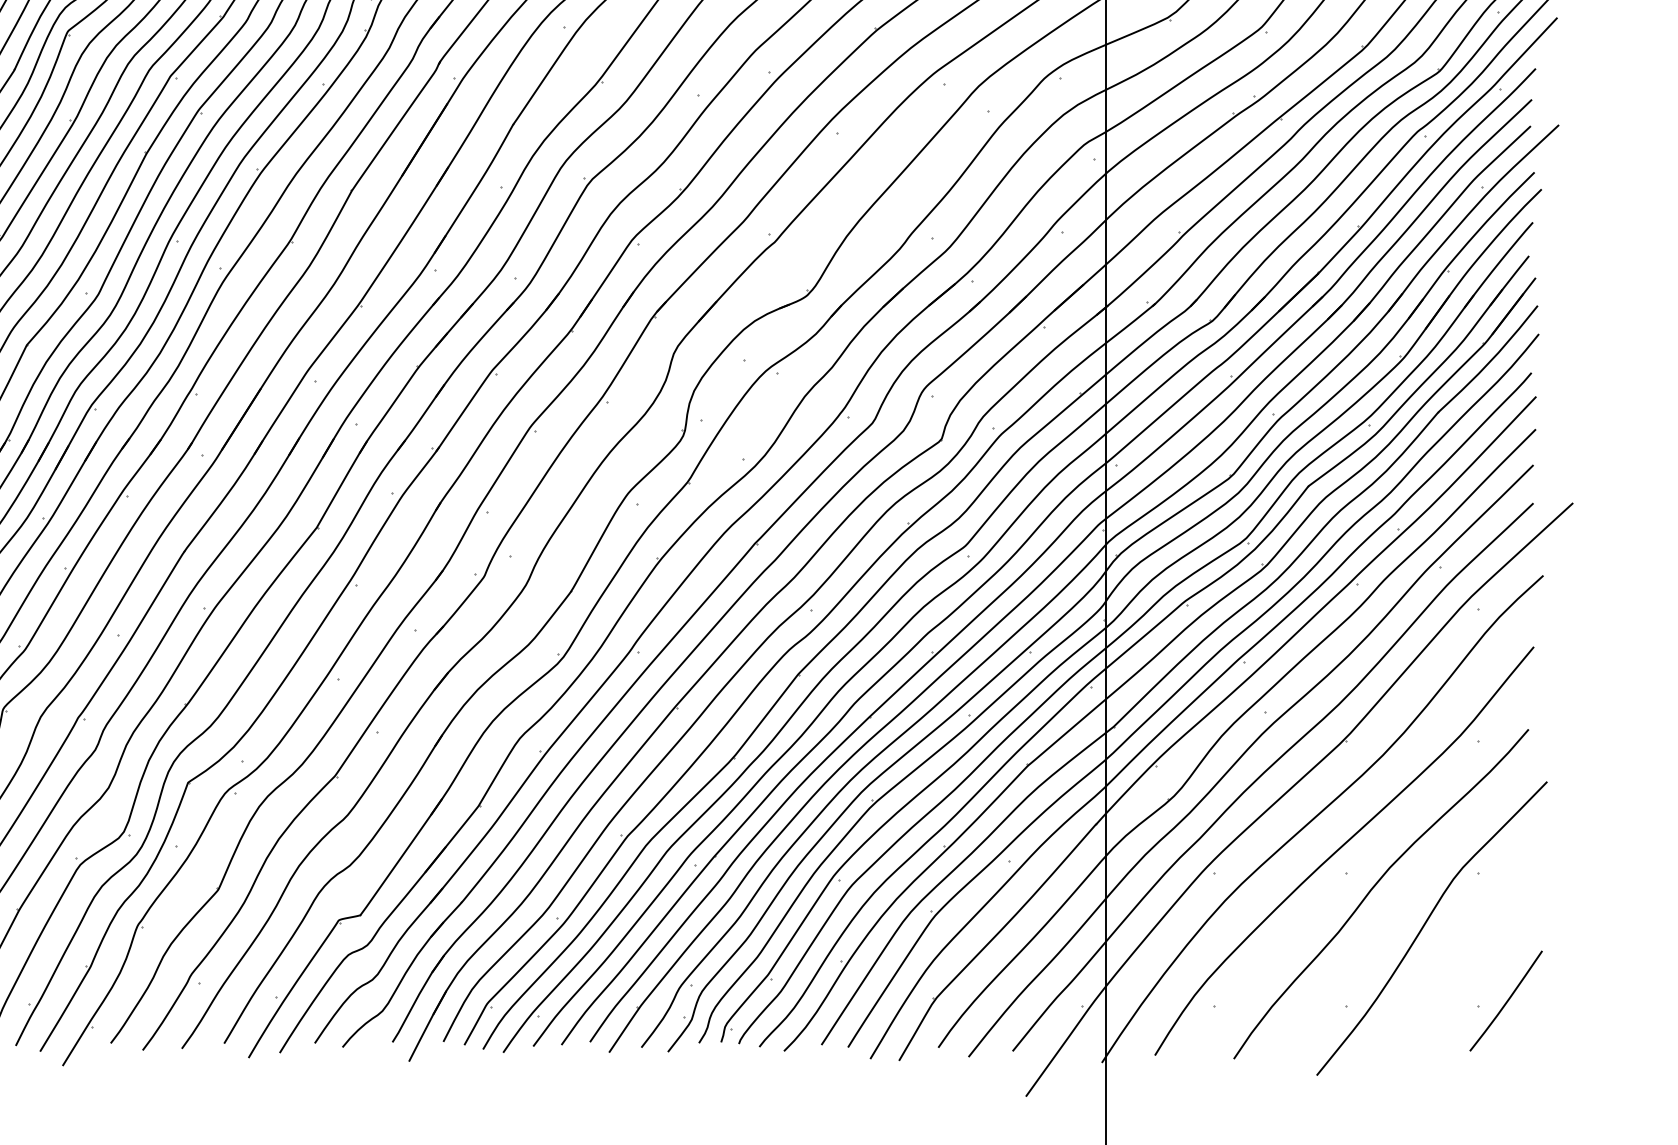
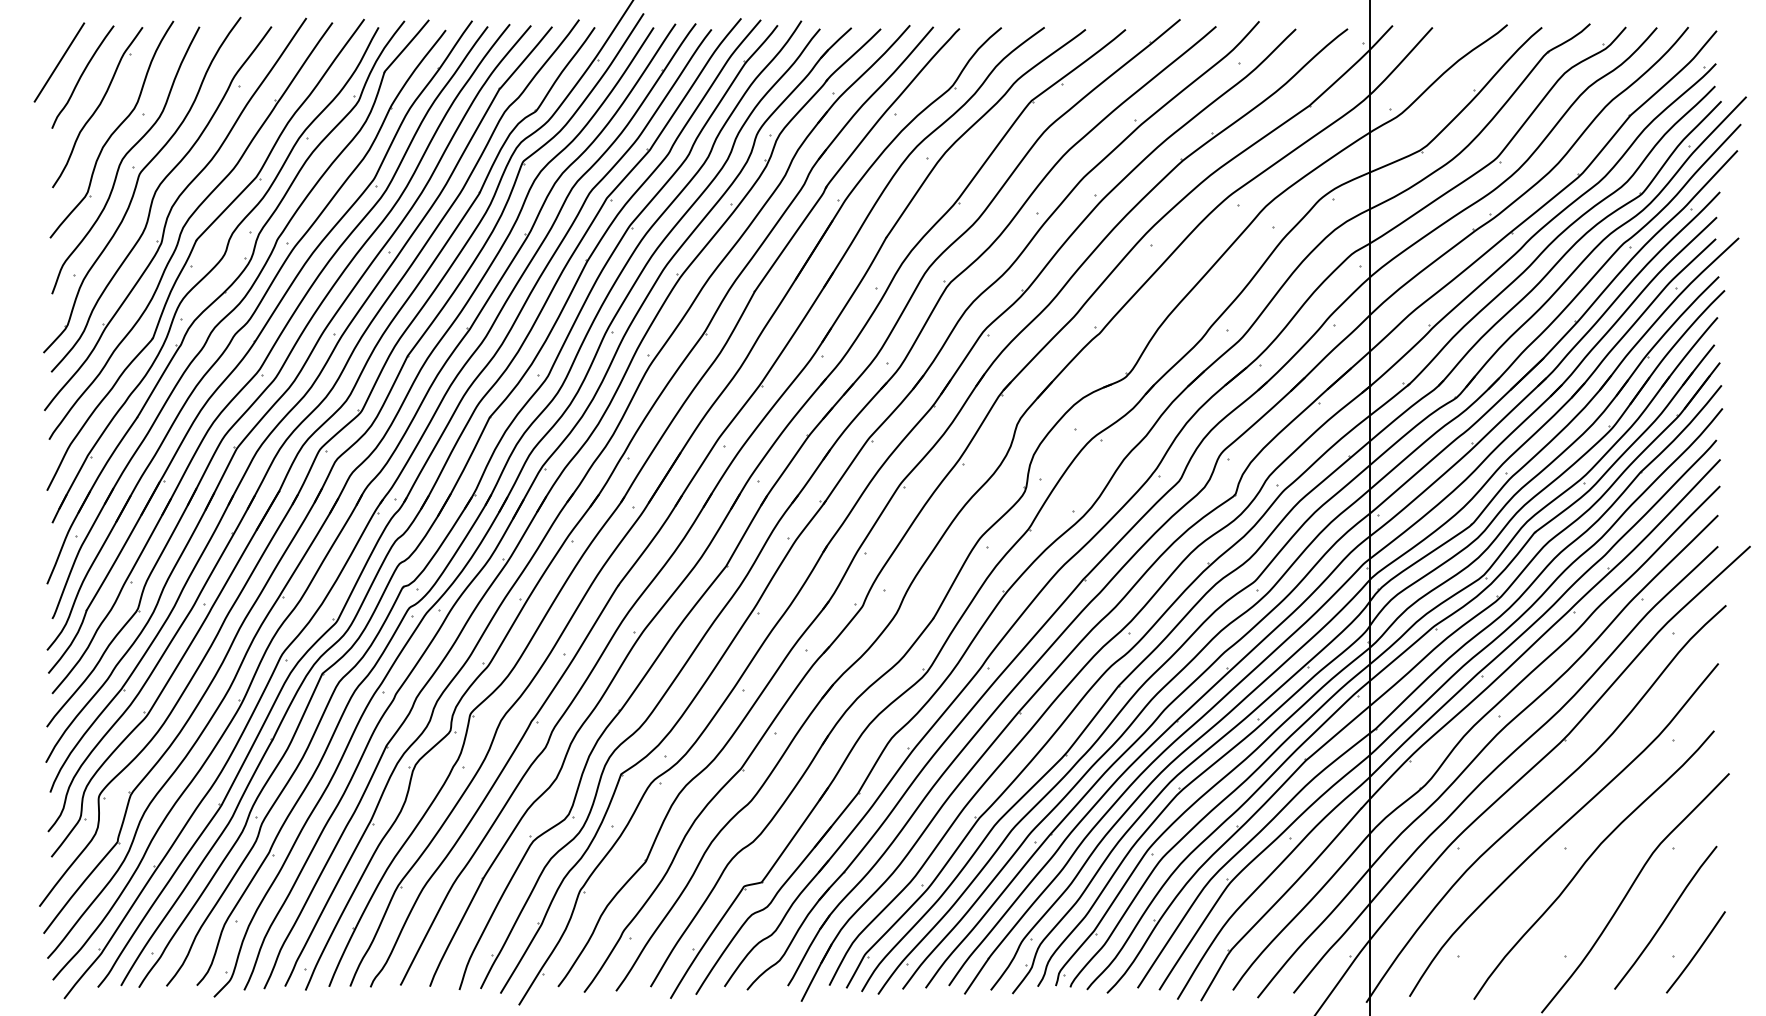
curve: (1468, 958) -> (1665, 917), added

